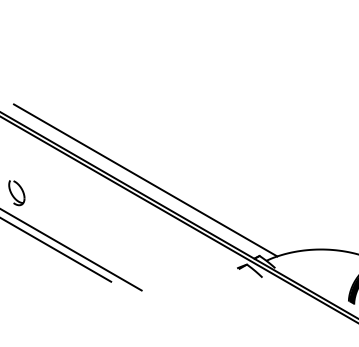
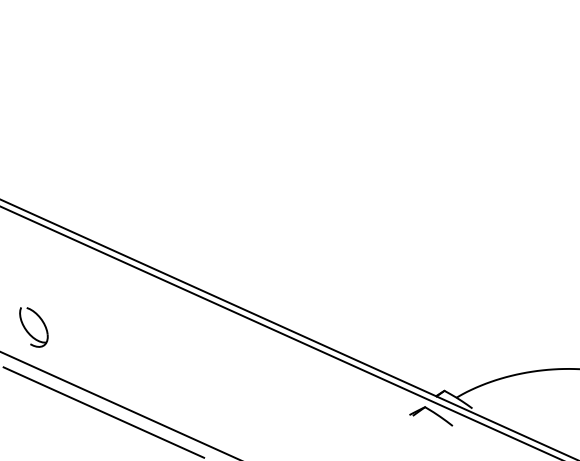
line: (145, 180) -> (244, 285), removed

